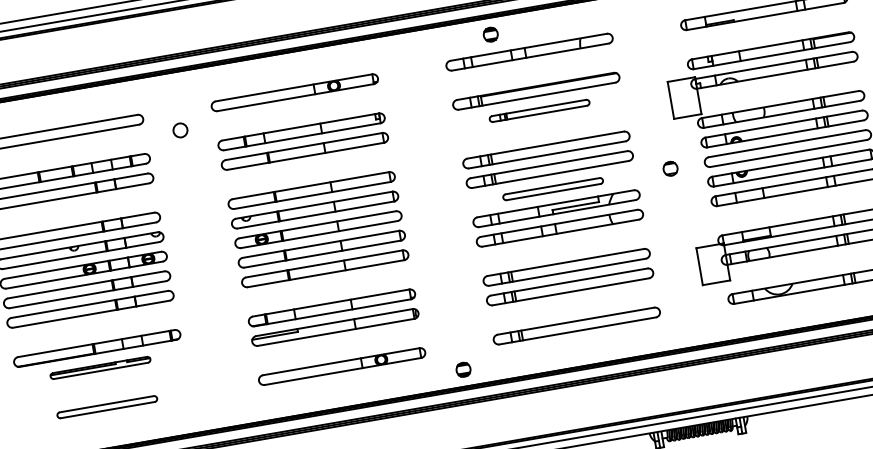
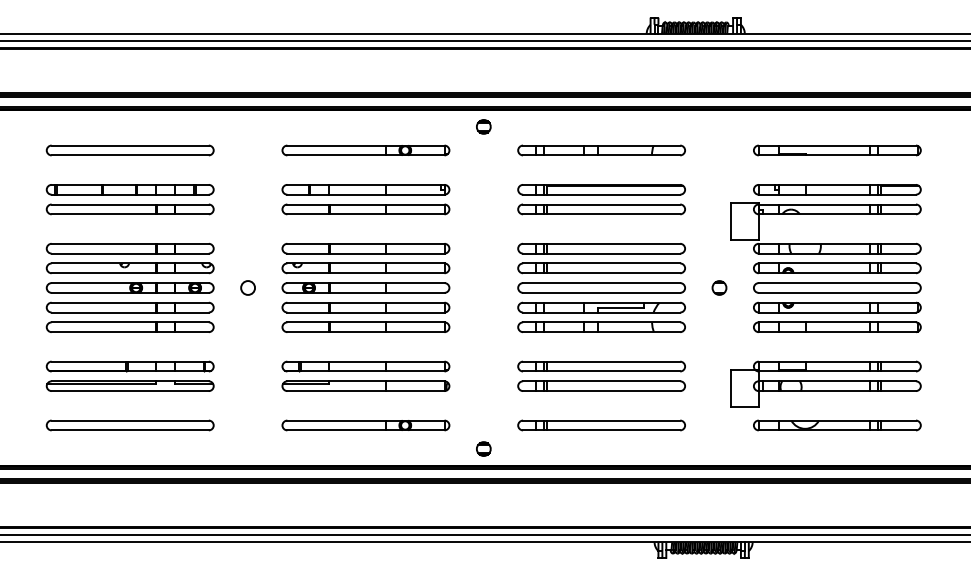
part: (490, 34) -> (483, 126), moved
part: (539, 110) -> (601, 209), size x1.67
circle: (179, 130) -> (247, 287), moved
part: (552, 188) -> (601, 287), size x1.67
part: (99, 367) -> (129, 385), size x1.67
part: (106, 407) -> (129, 425), size x1.67

